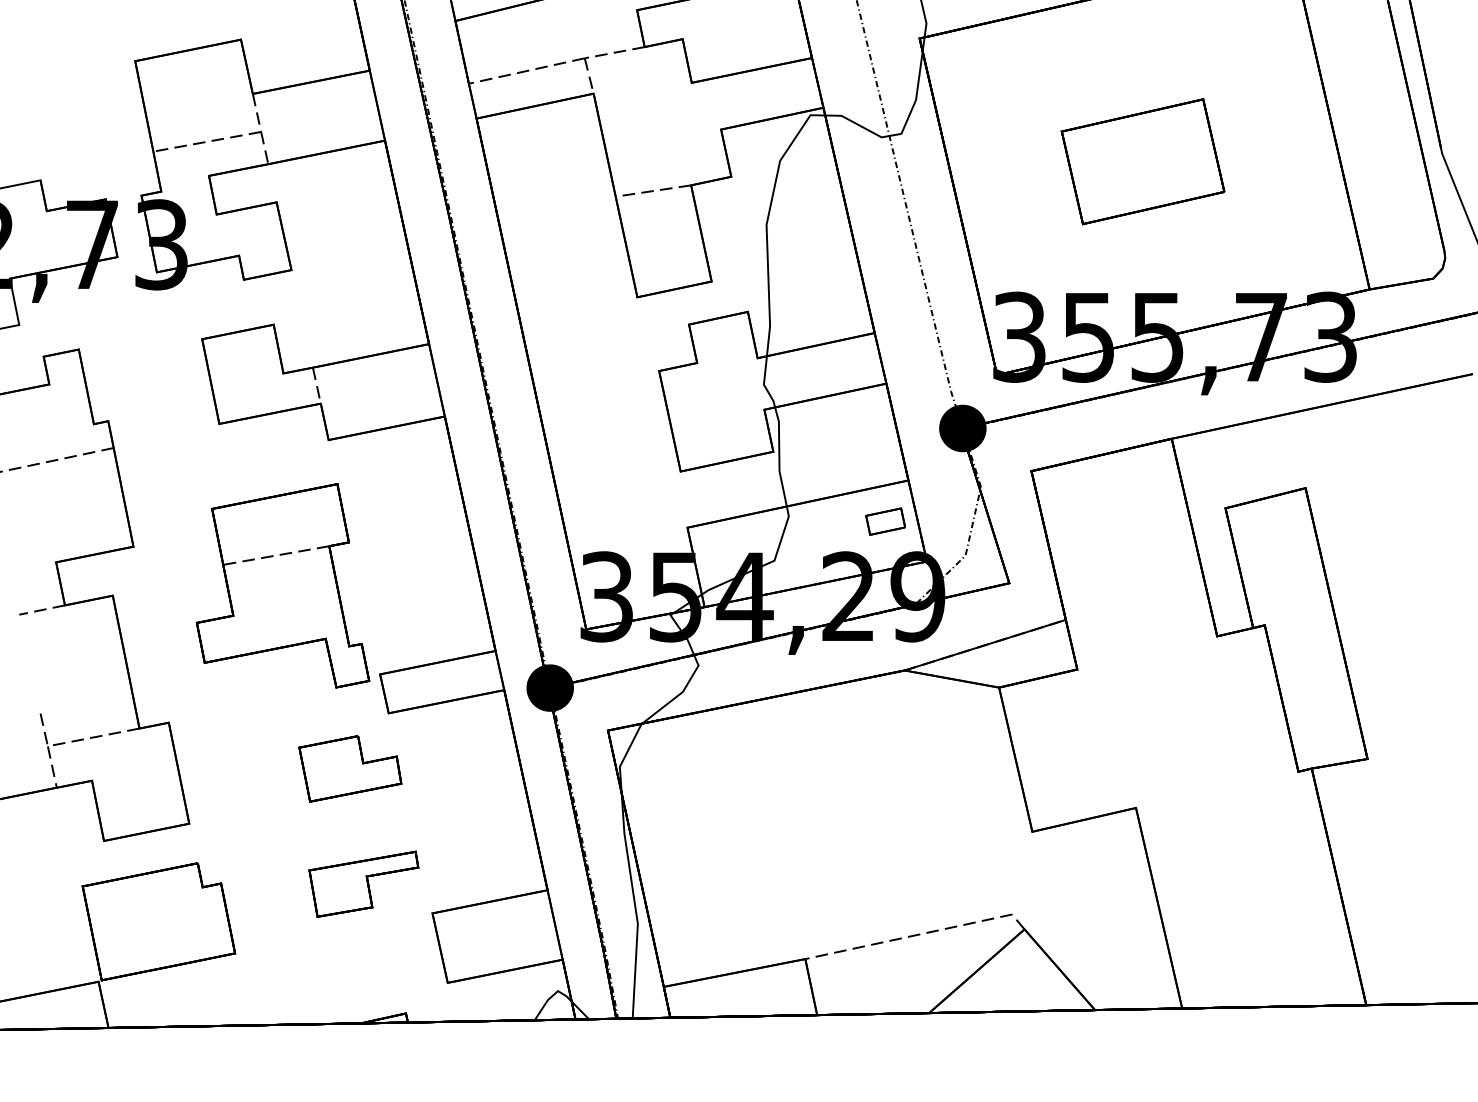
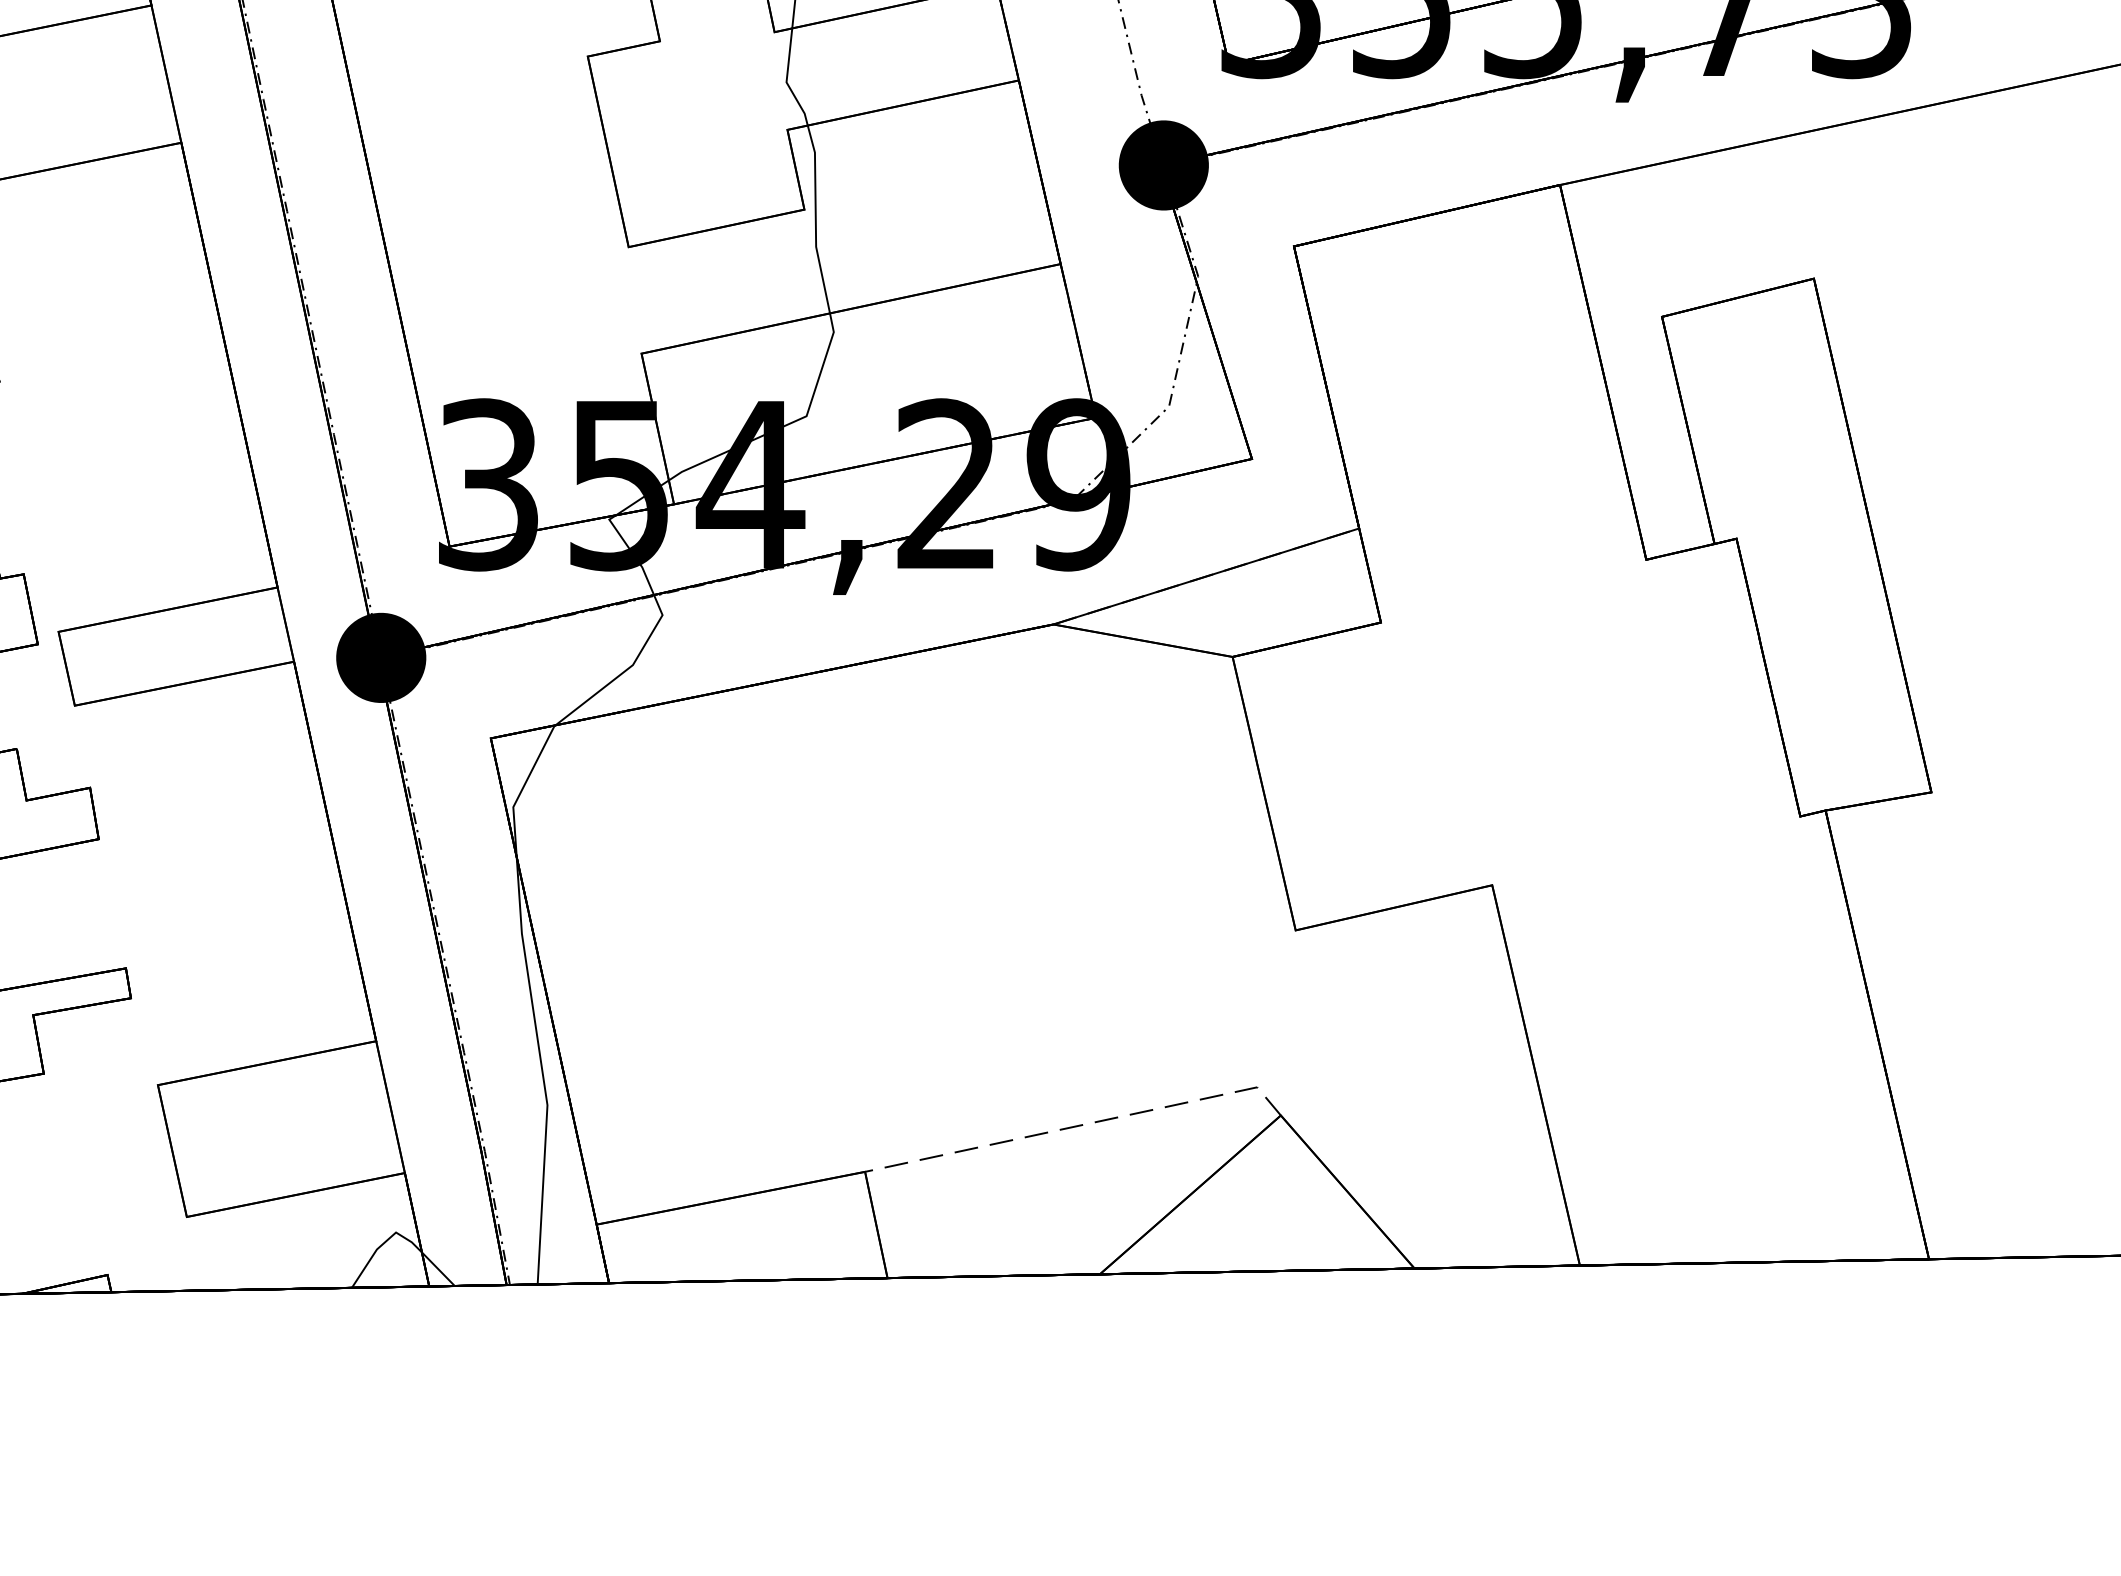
part: (885, 521) -> (1017, 341), removed

